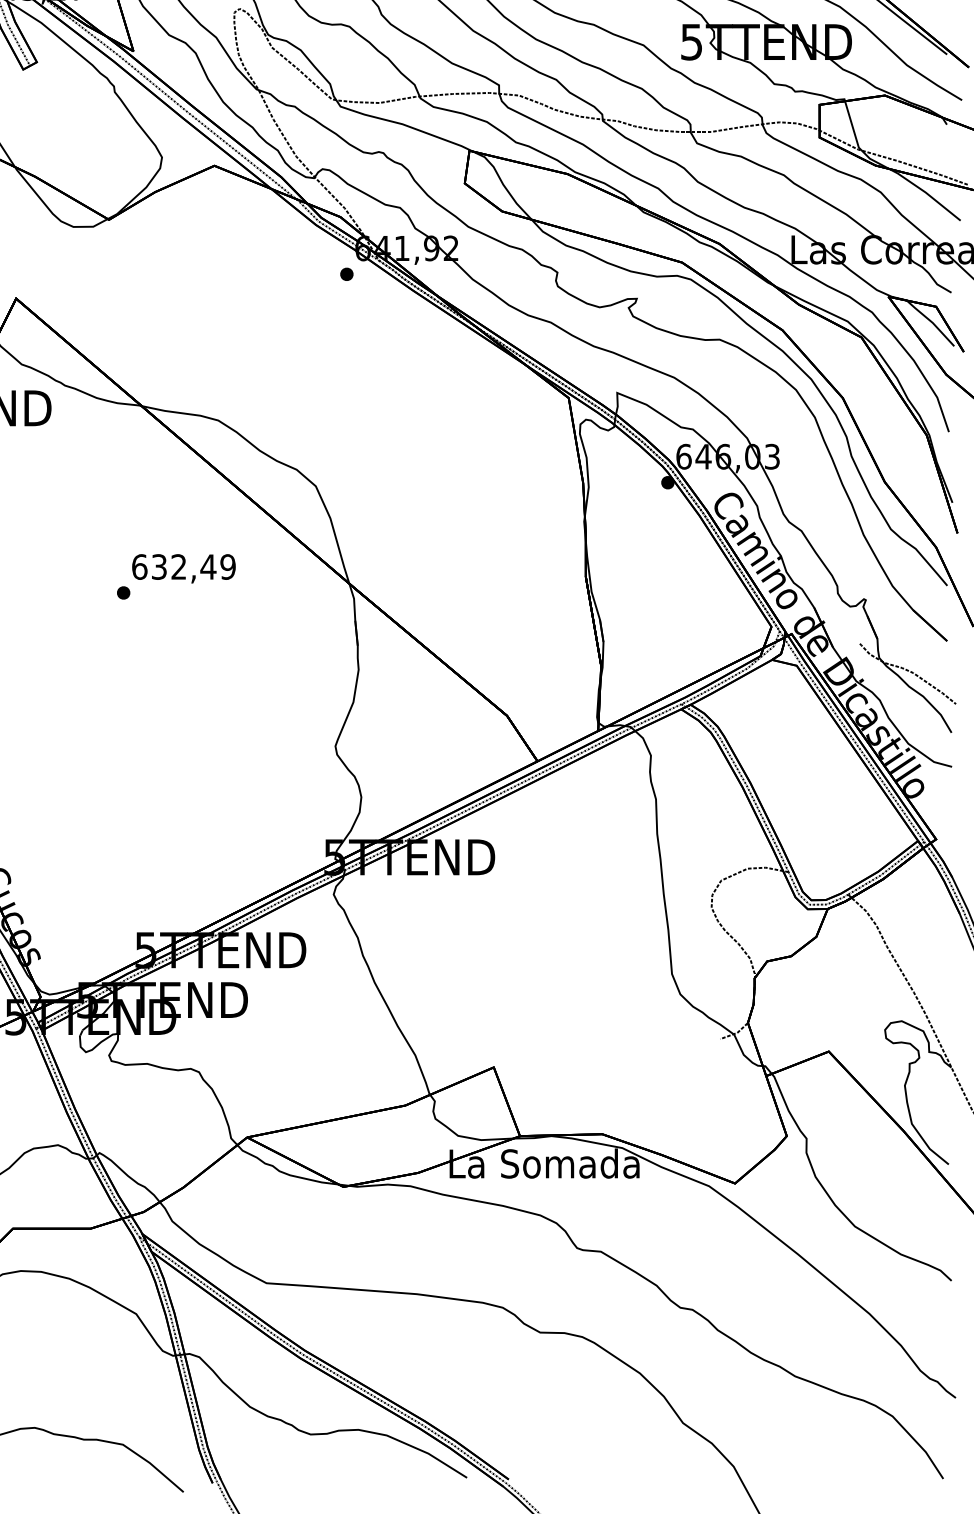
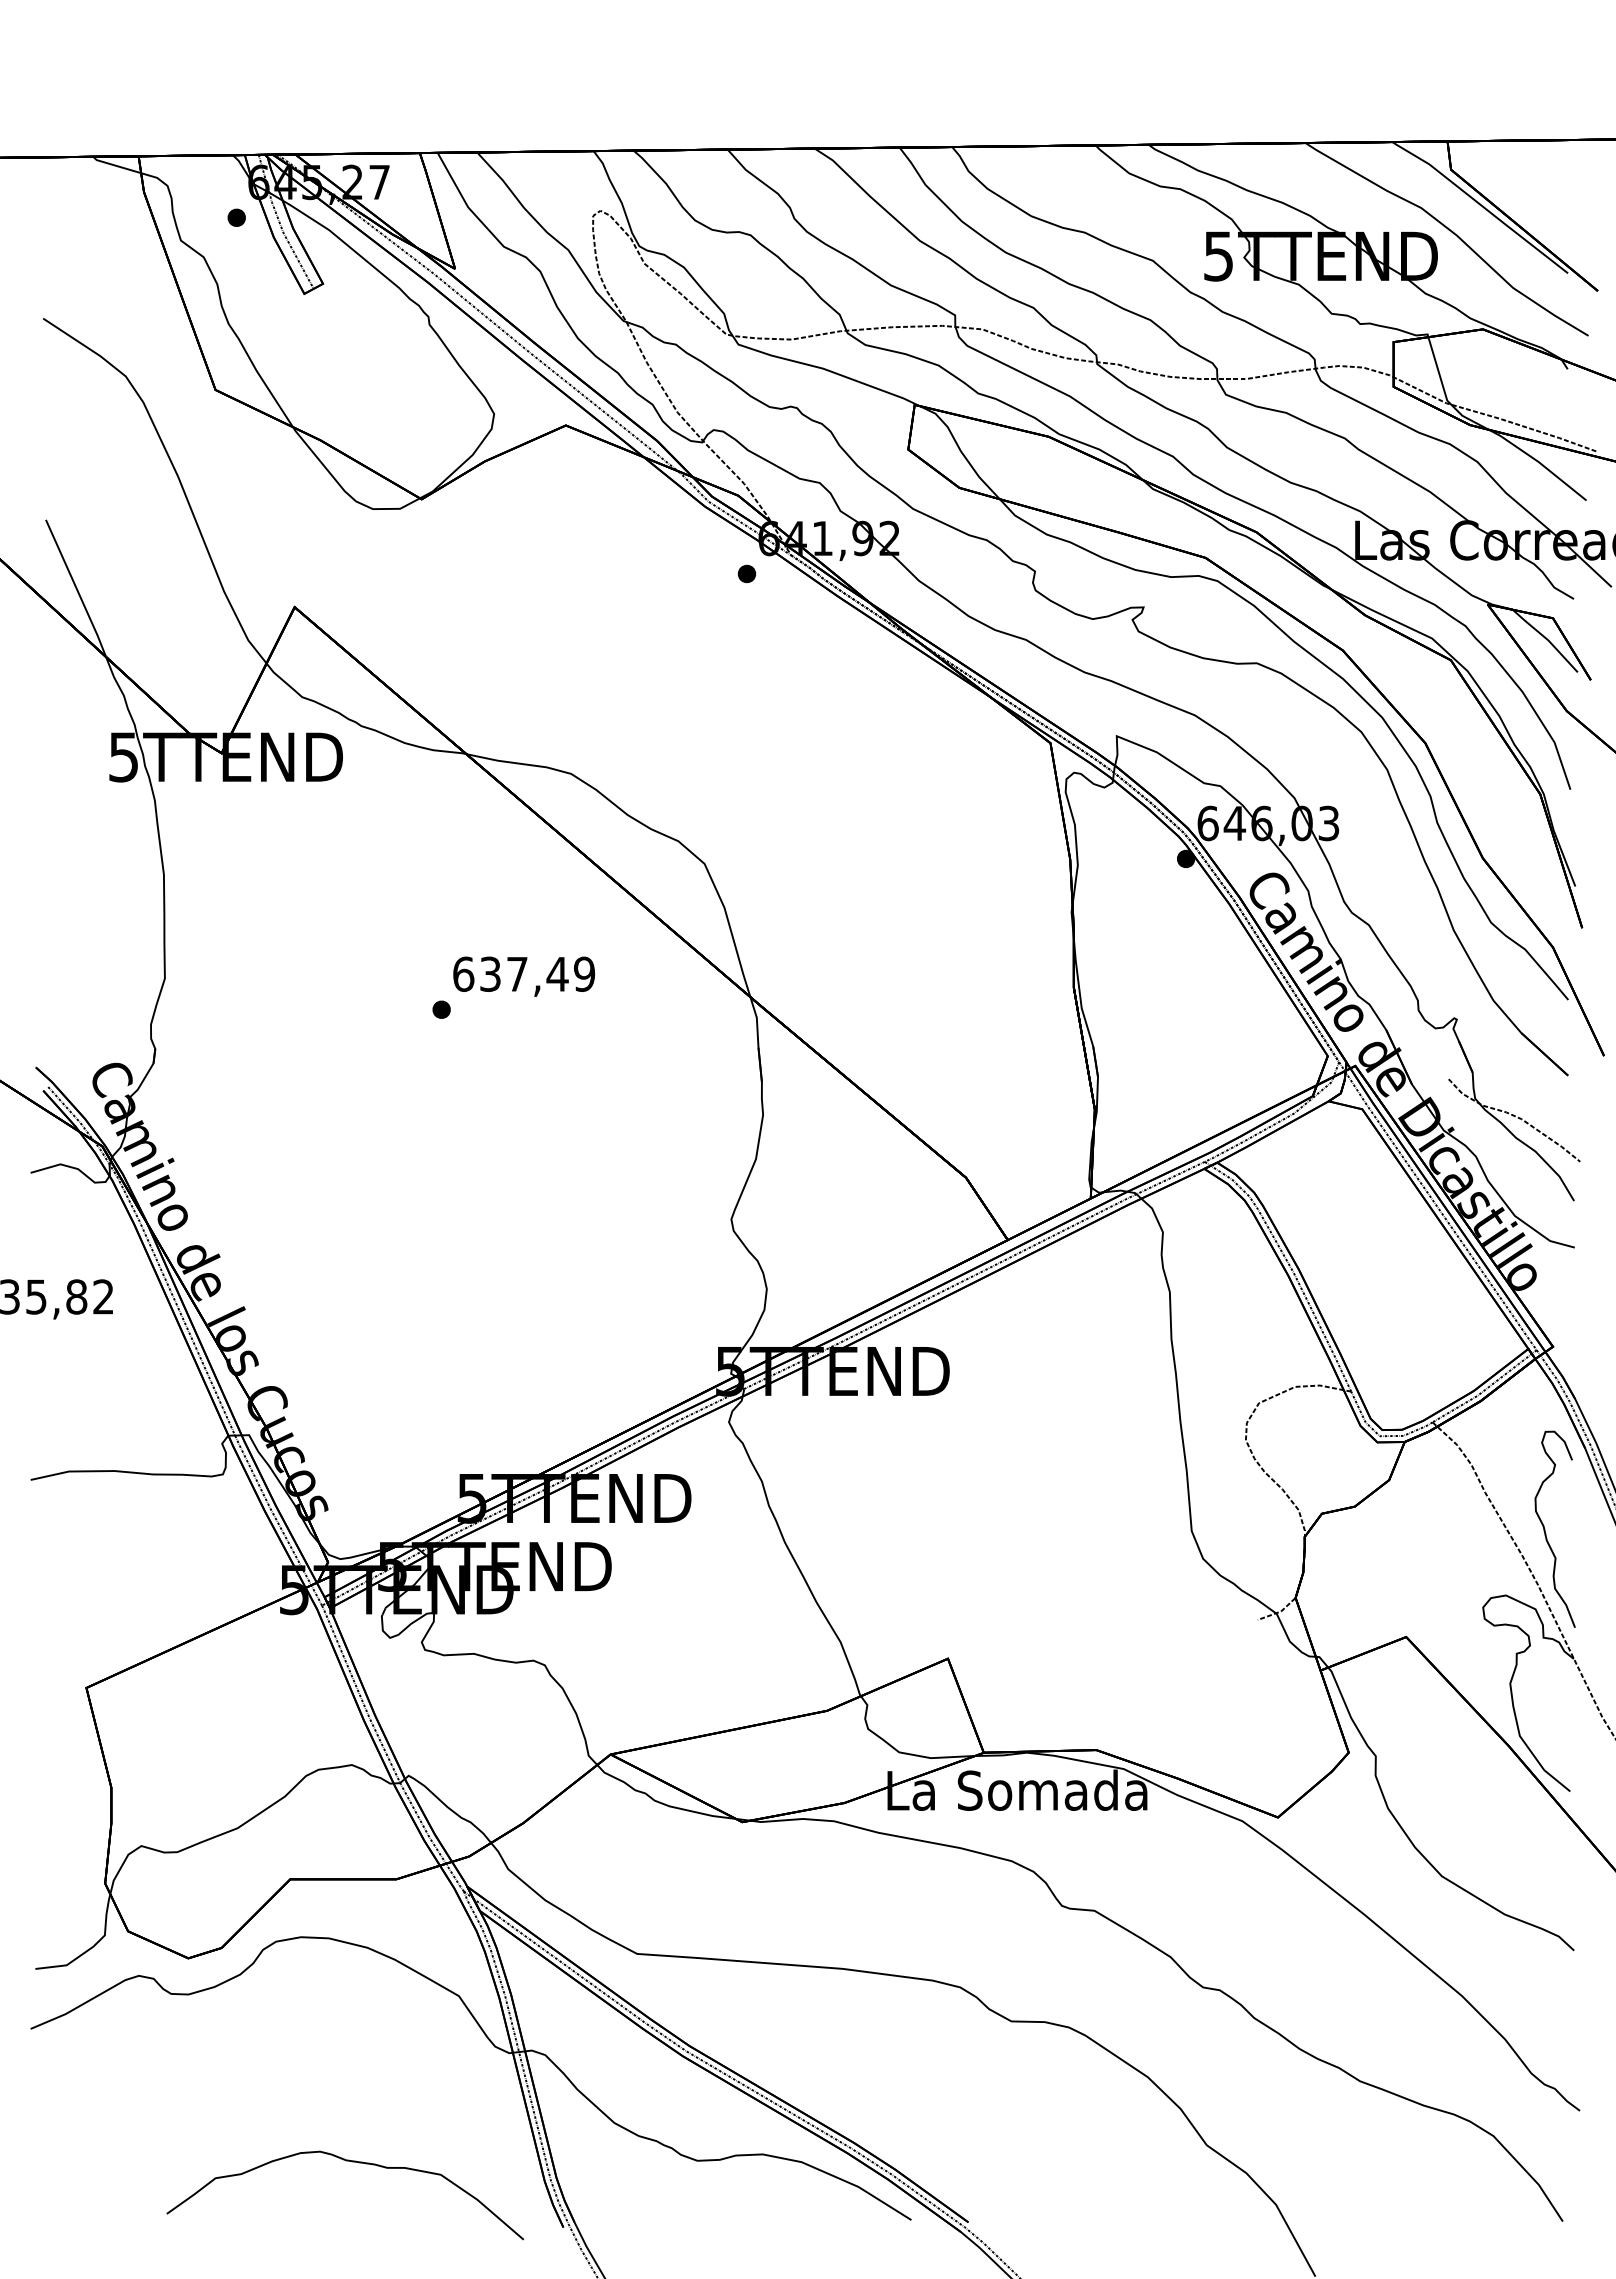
text: (179, 566) -> (517, 973), 632,49 -> 637,49
curve: (930, 972) -> (1545, 1529), added

